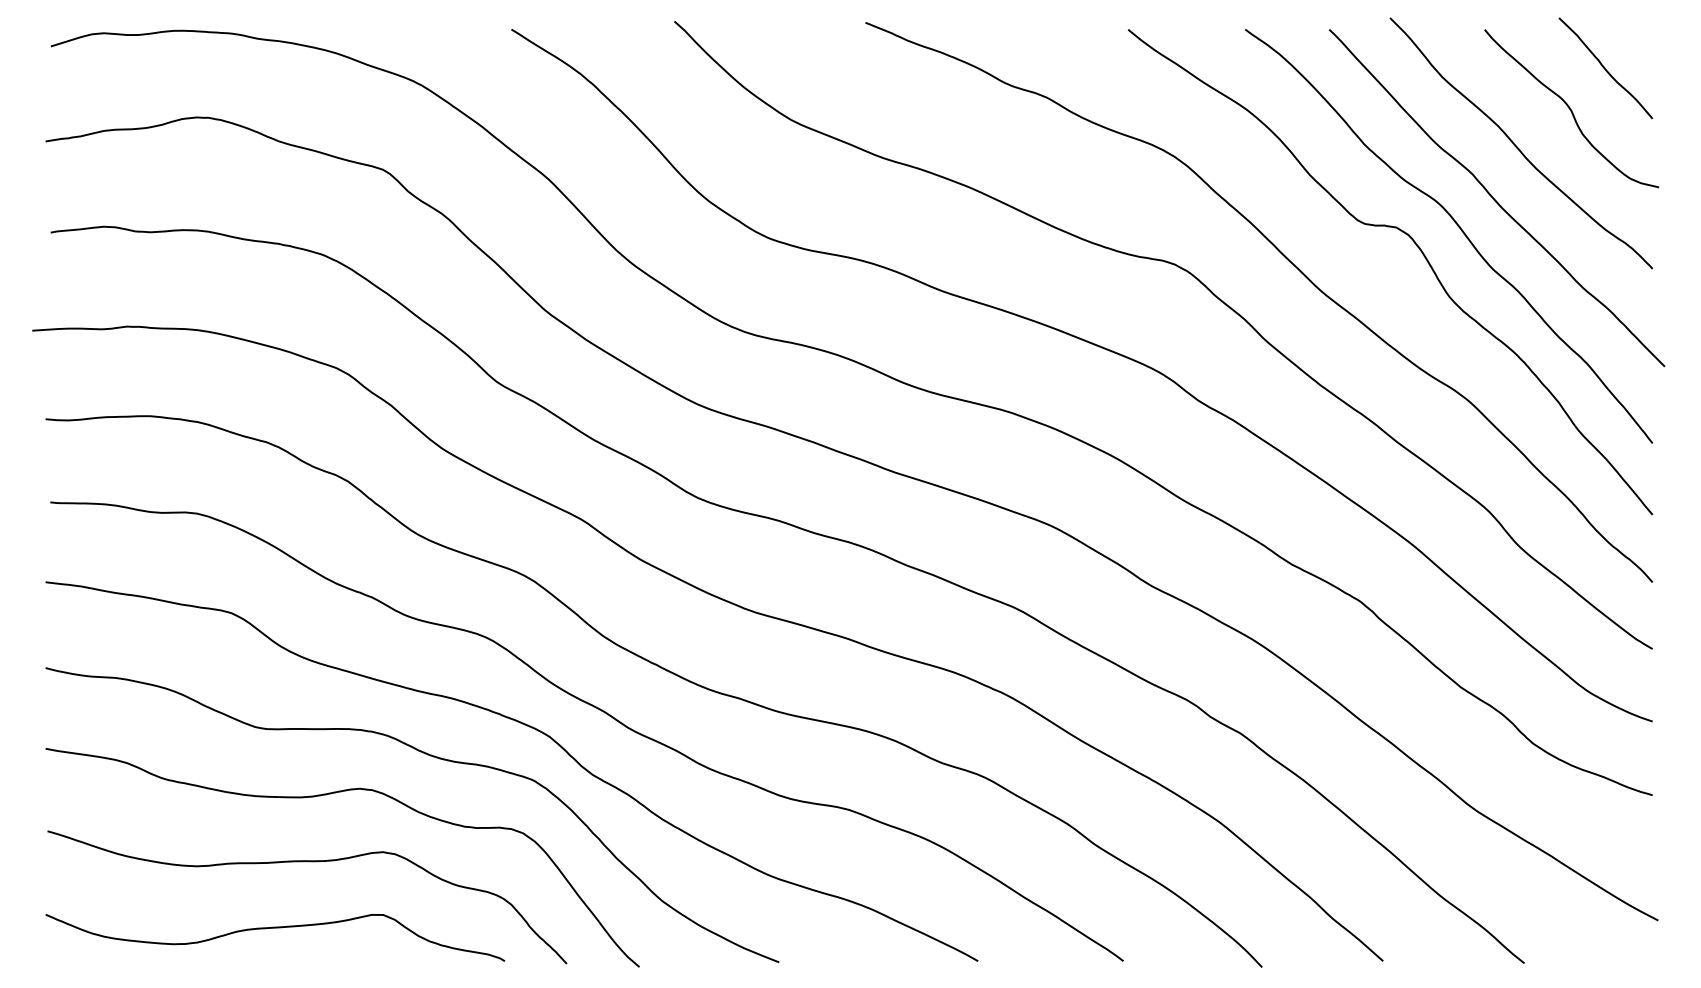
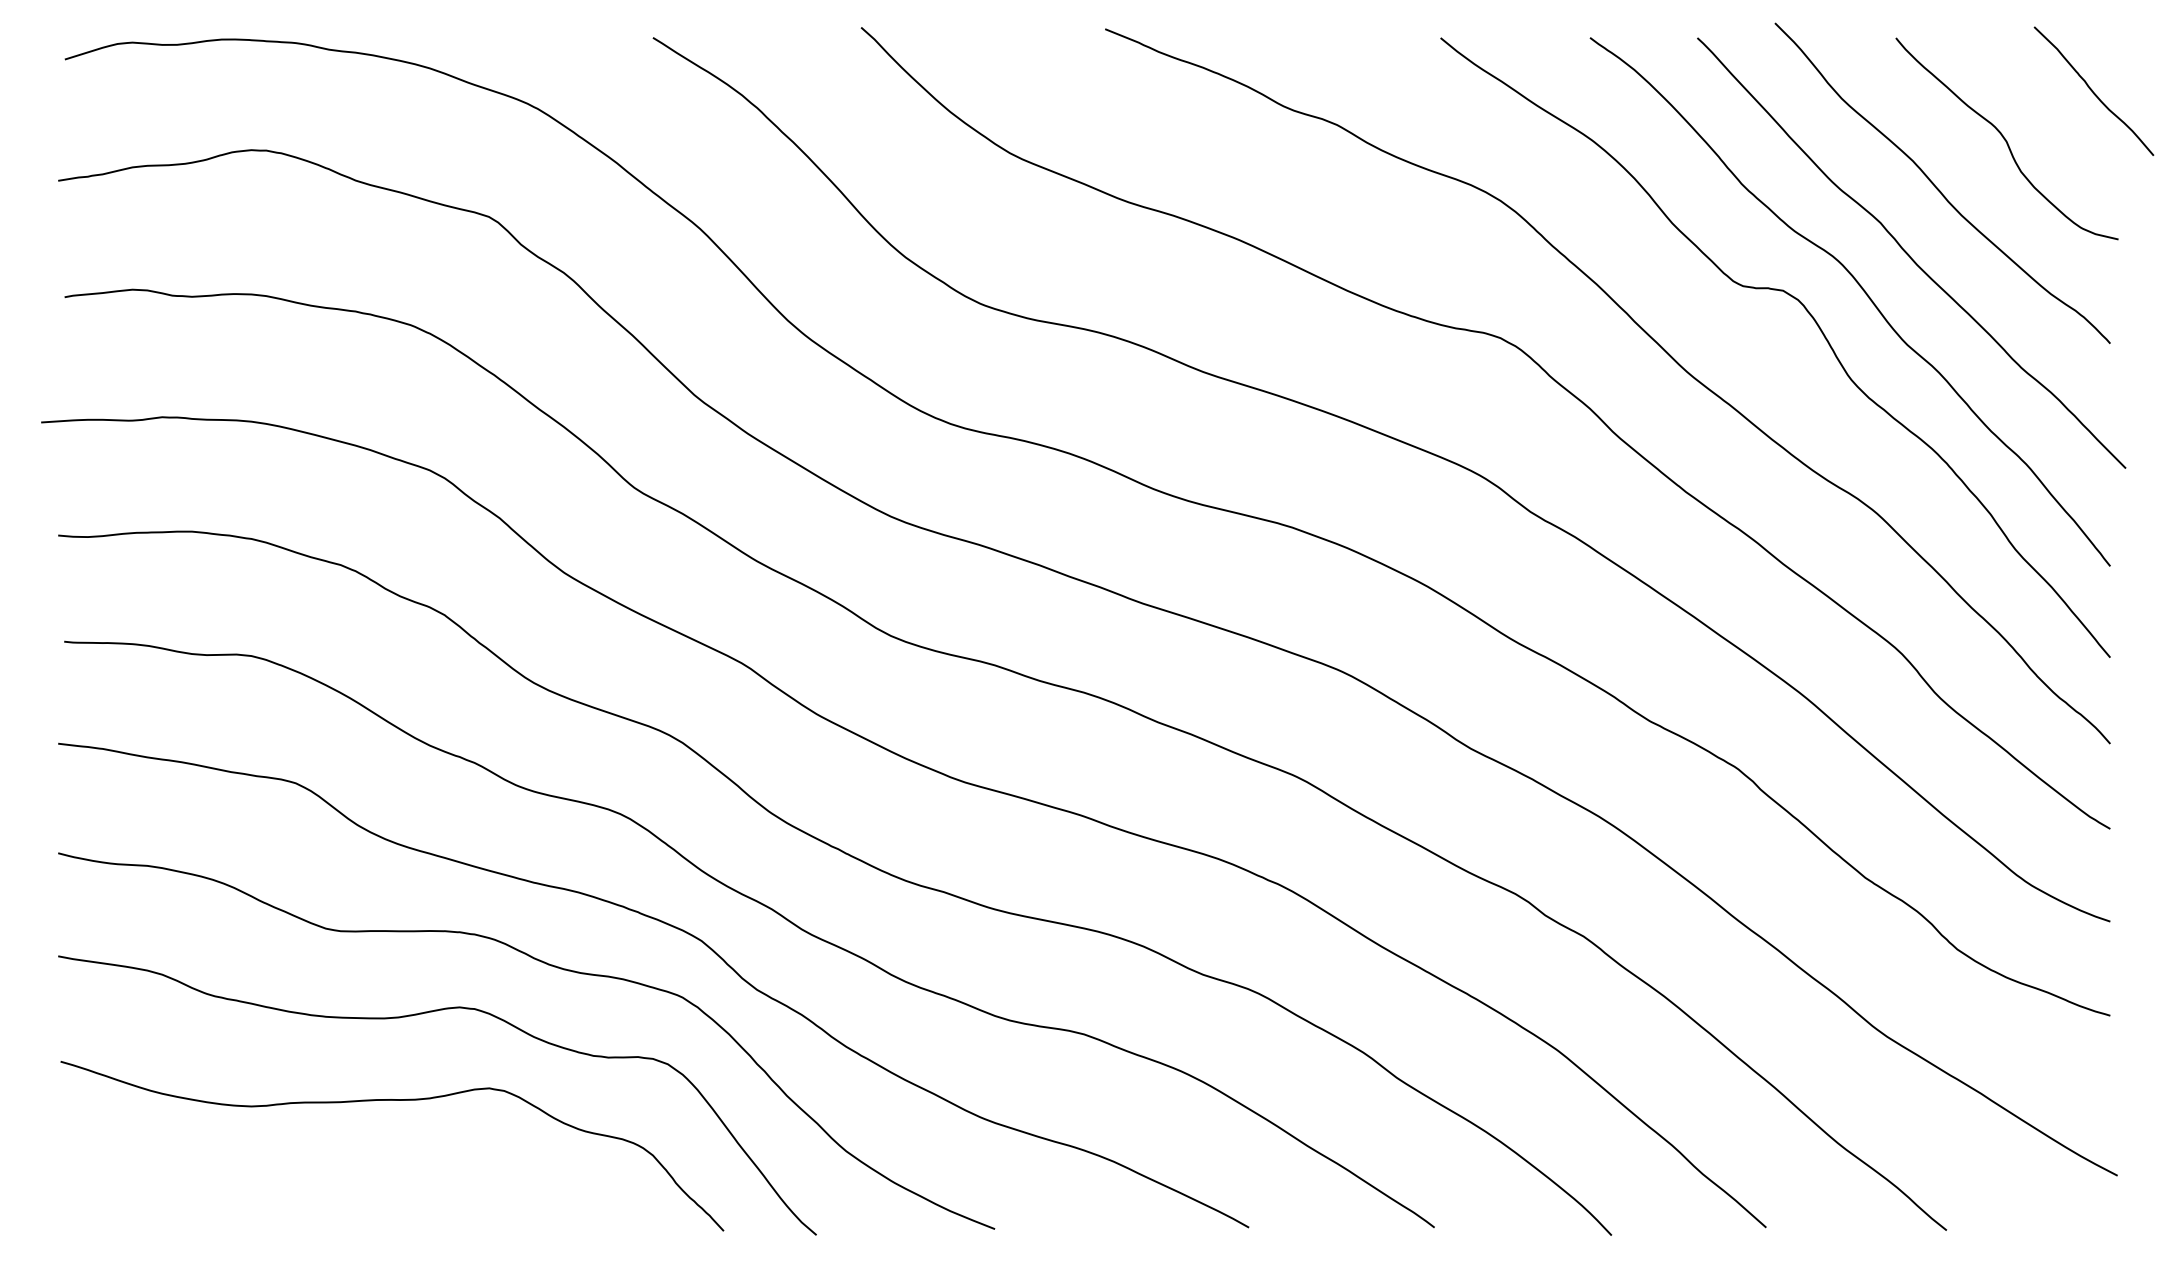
curve: (1605, 67) -> (2093, 90), moved
curve: (275, 928) -> (351, 1185), removed

